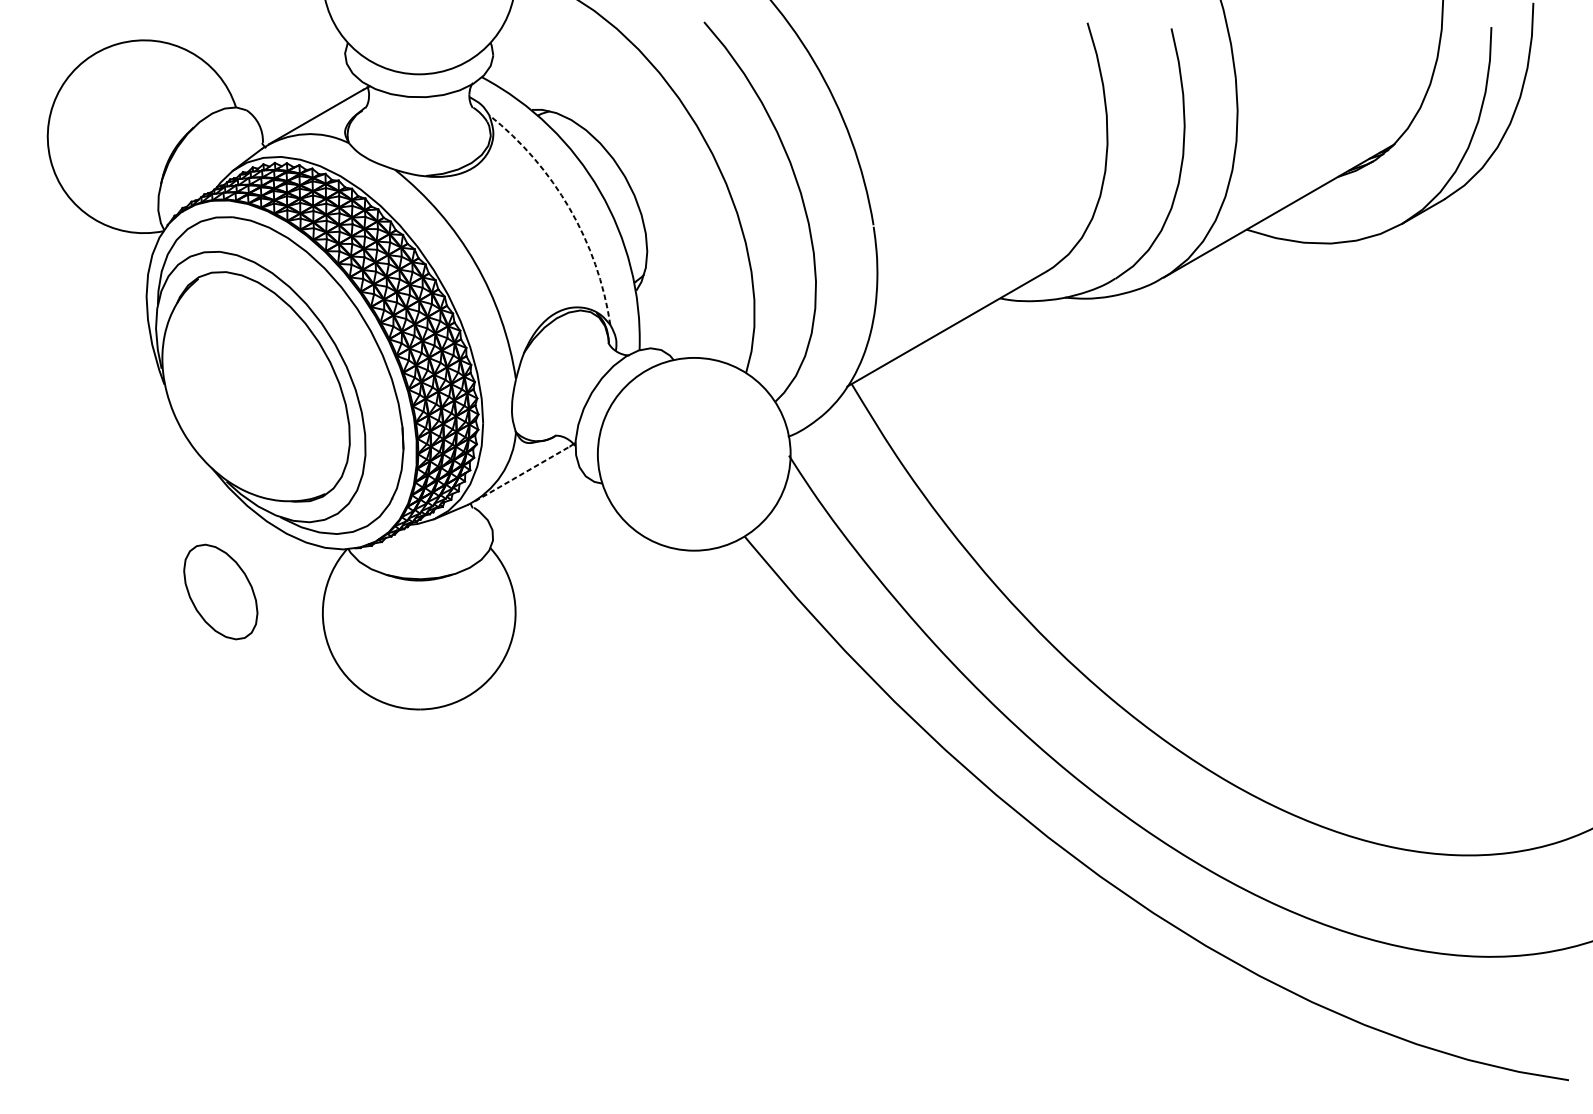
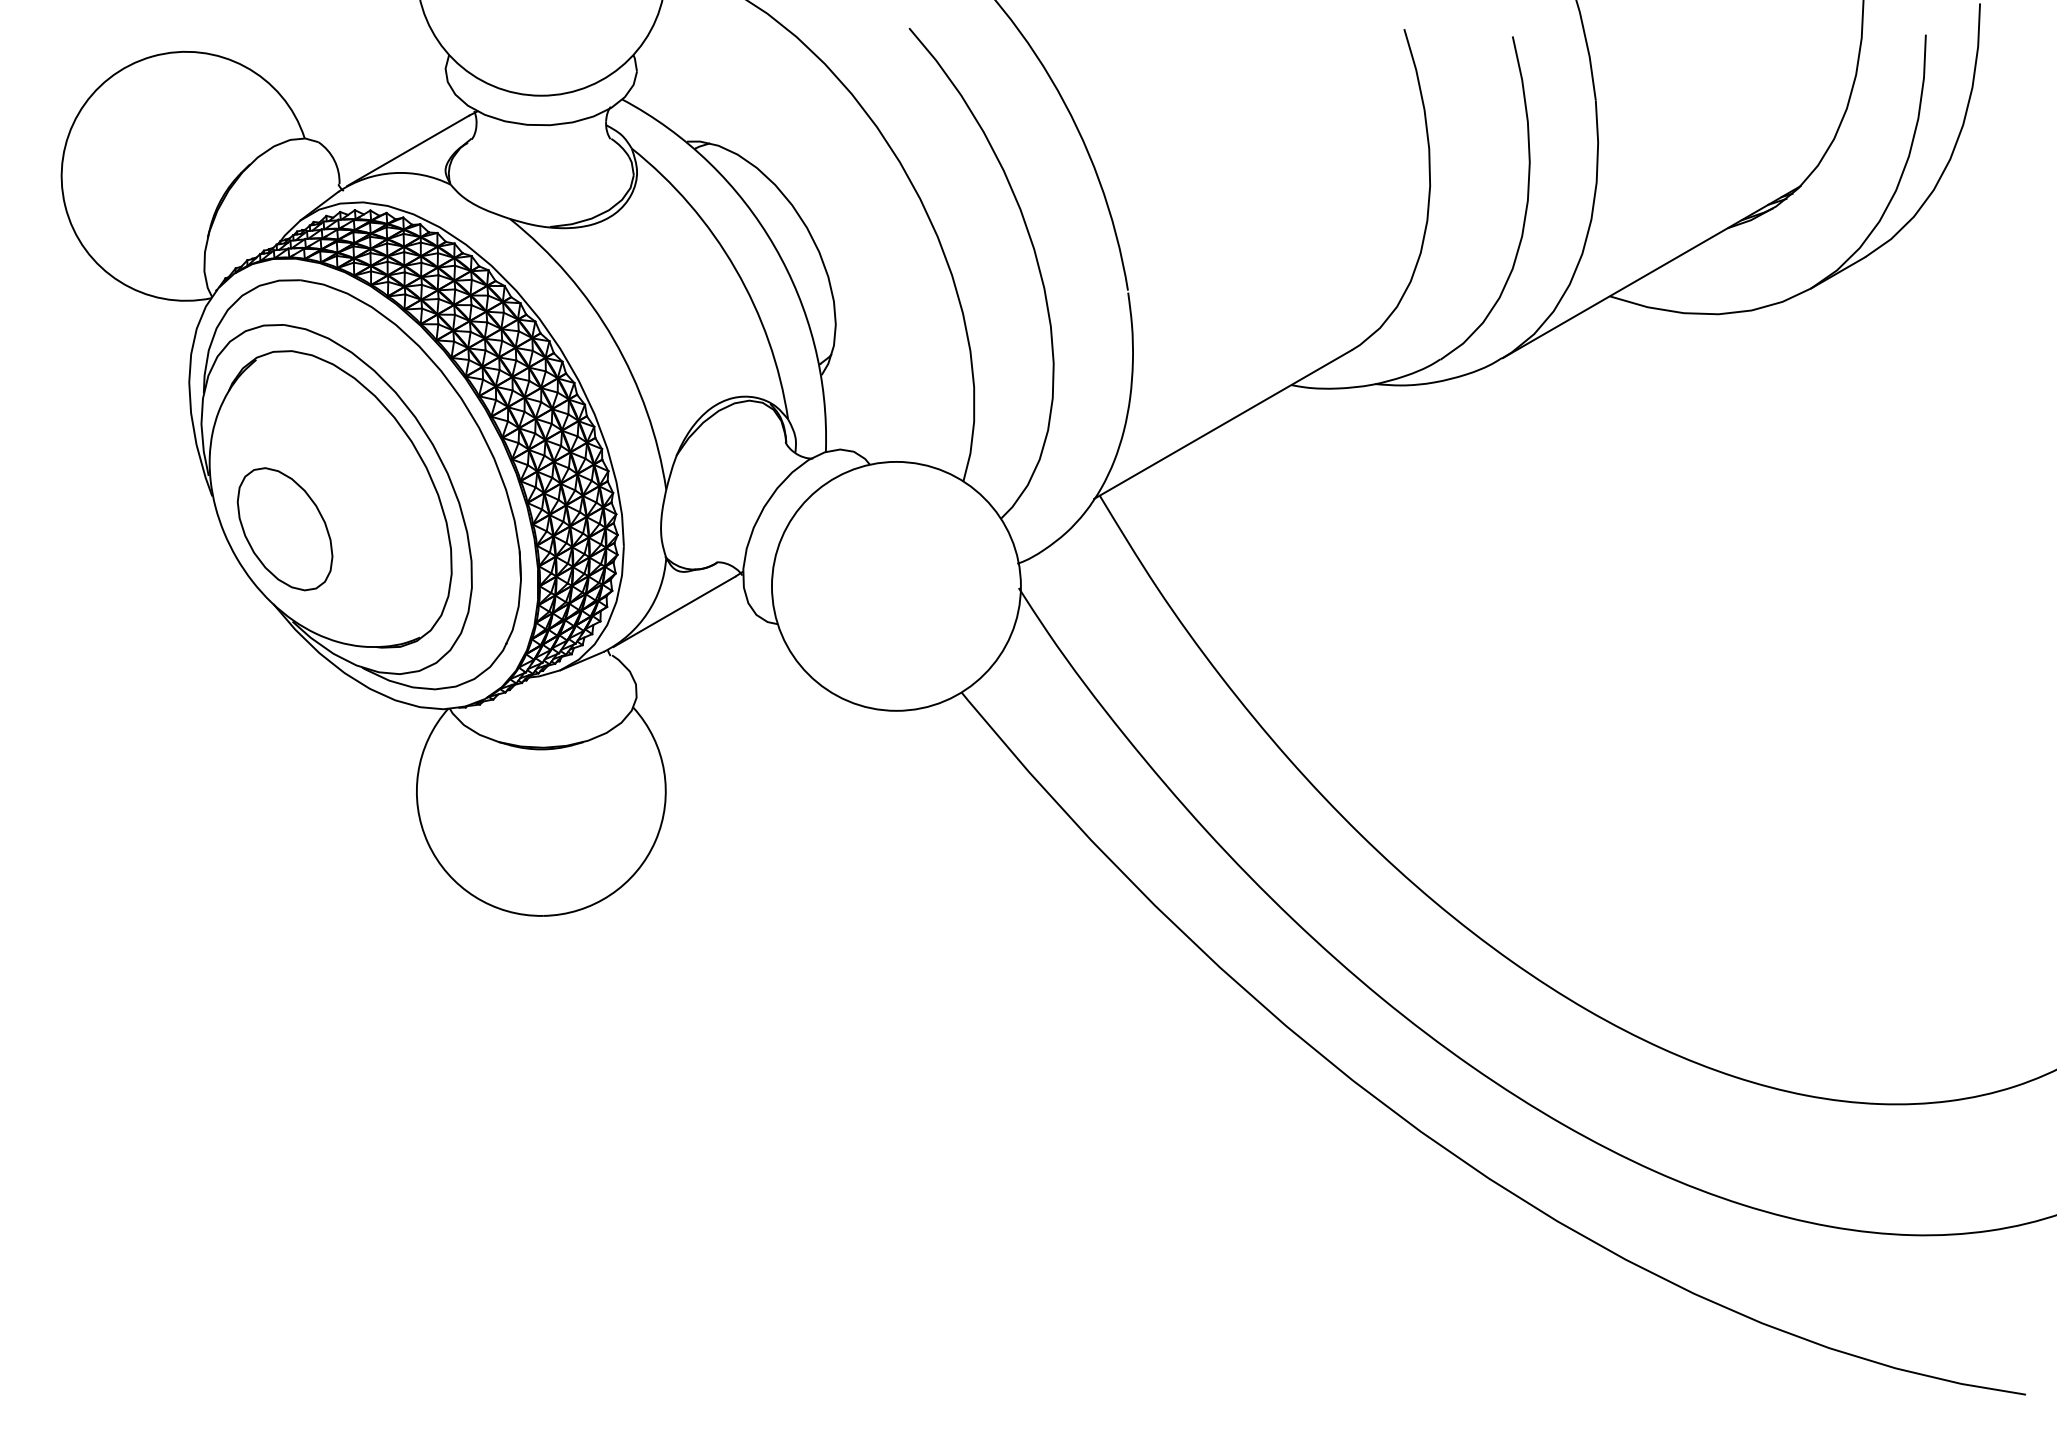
arc: (569, 208) -> (735, 269), dashed -> solid
line: (522, 473) -> (674, 611), dashed -> solid
part: (220, 592) -> (284, 529), moved

